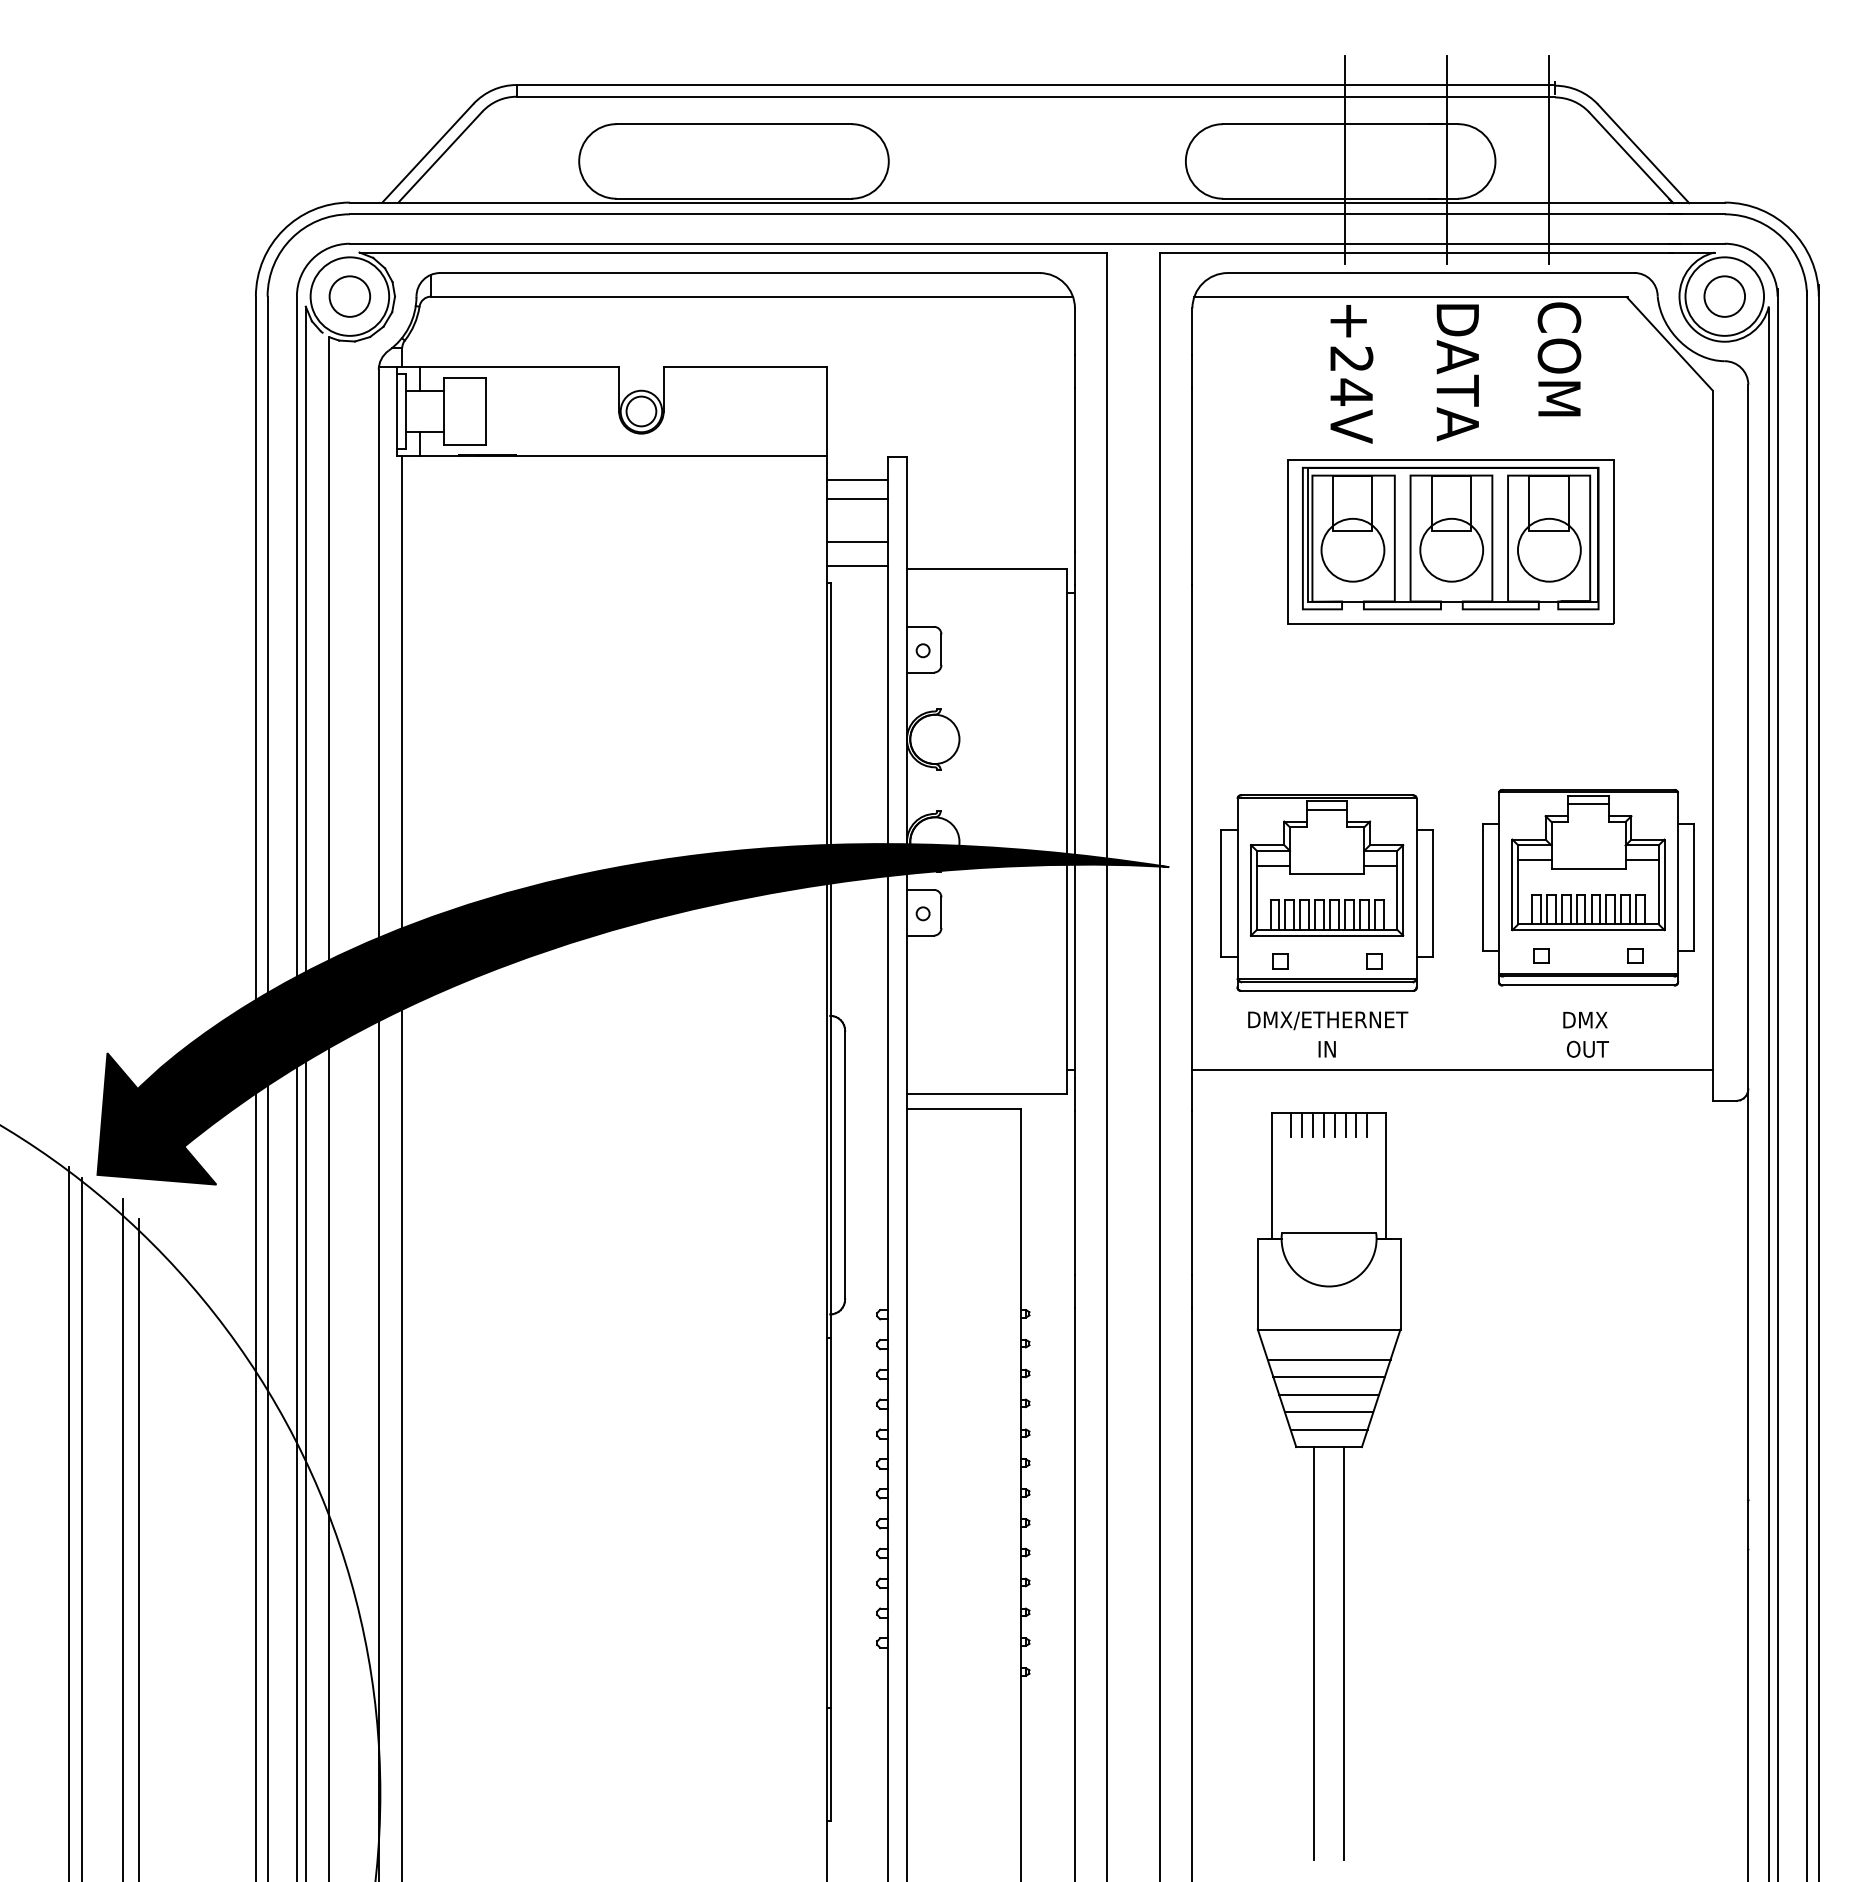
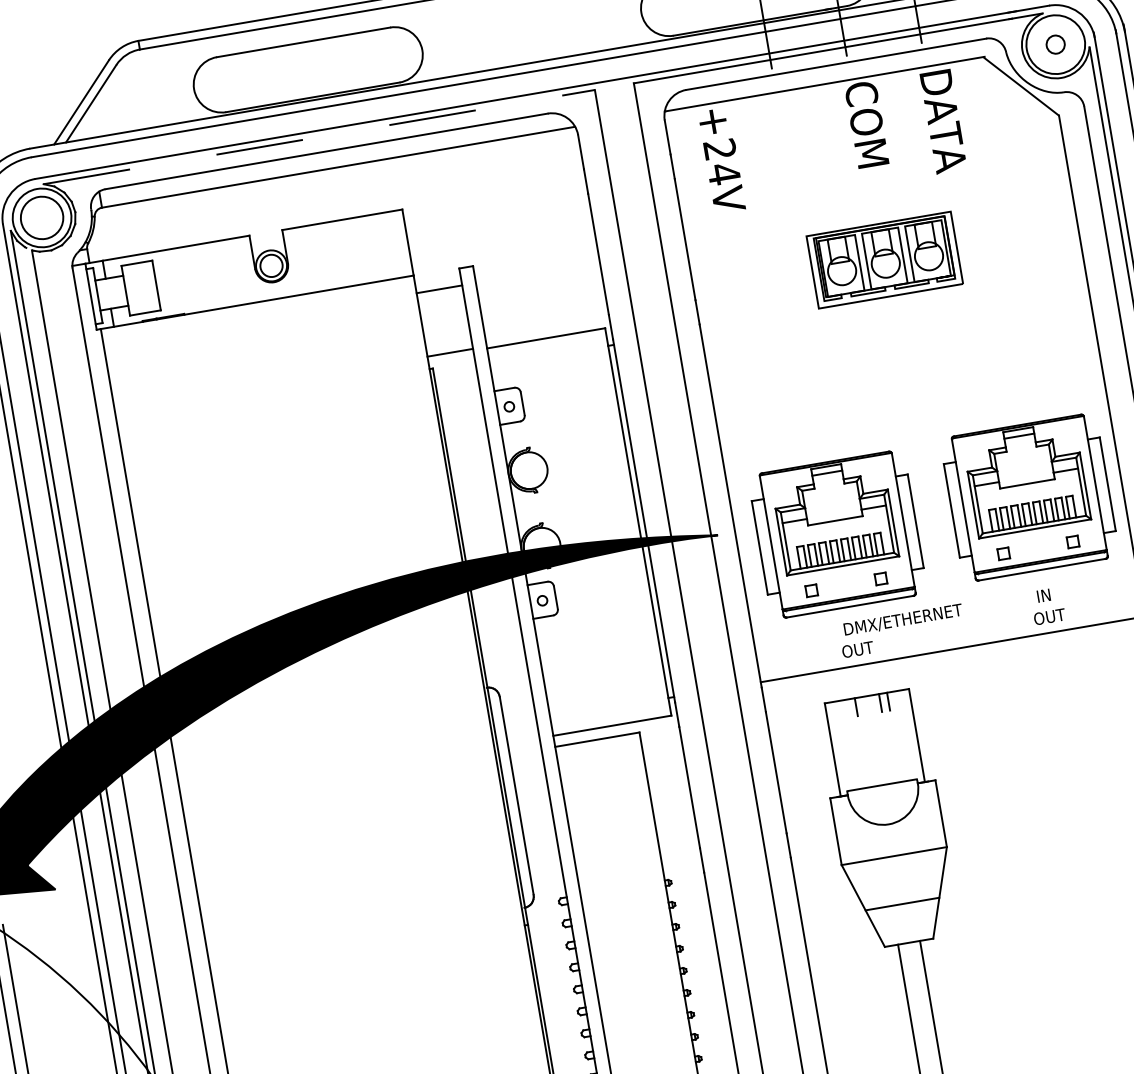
line: (733, 252) -> (319, 137), solid -> dashed
circle: (349, 296) -> (41, 217), size x1.4
circle: (1724, 296) -> (1055, 44), size x0.6
text: (1457, 371) -> (868, 133), DATA -> COM
text: (1559, 371) -> (943, 120), COM -> DATA
text: (1351, 374) -> (721, 160), moved
line: (857, 499) -> (441, 303), removed
part: (1450, 541) -> (884, 259), size x0.6
line: (857, 542) -> (447, 335), removed
text: (1585, 1019) -> (1044, 595), DMX -> IN
text: (1328, 1020) -> (903, 620), moved
text: (1327, 1048) -> (857, 649), IN -> OUT
line: (1290, 1124) -> (839, 709), removed
line: (1301, 1124) -> (848, 708), removed
line: (1323, 1124) -> (864, 705), removed
line: (1334, 1124) -> (872, 704), removed
line: (1367, 1124) -> (896, 700), removed
line: (1328, 1359) -> (897, 878), removed
line: (1328, 1377) -> (899, 891), removed
line: (1328, 1412) -> (904, 917), removed
line: (1328, 1429) -> (906, 929), removed

